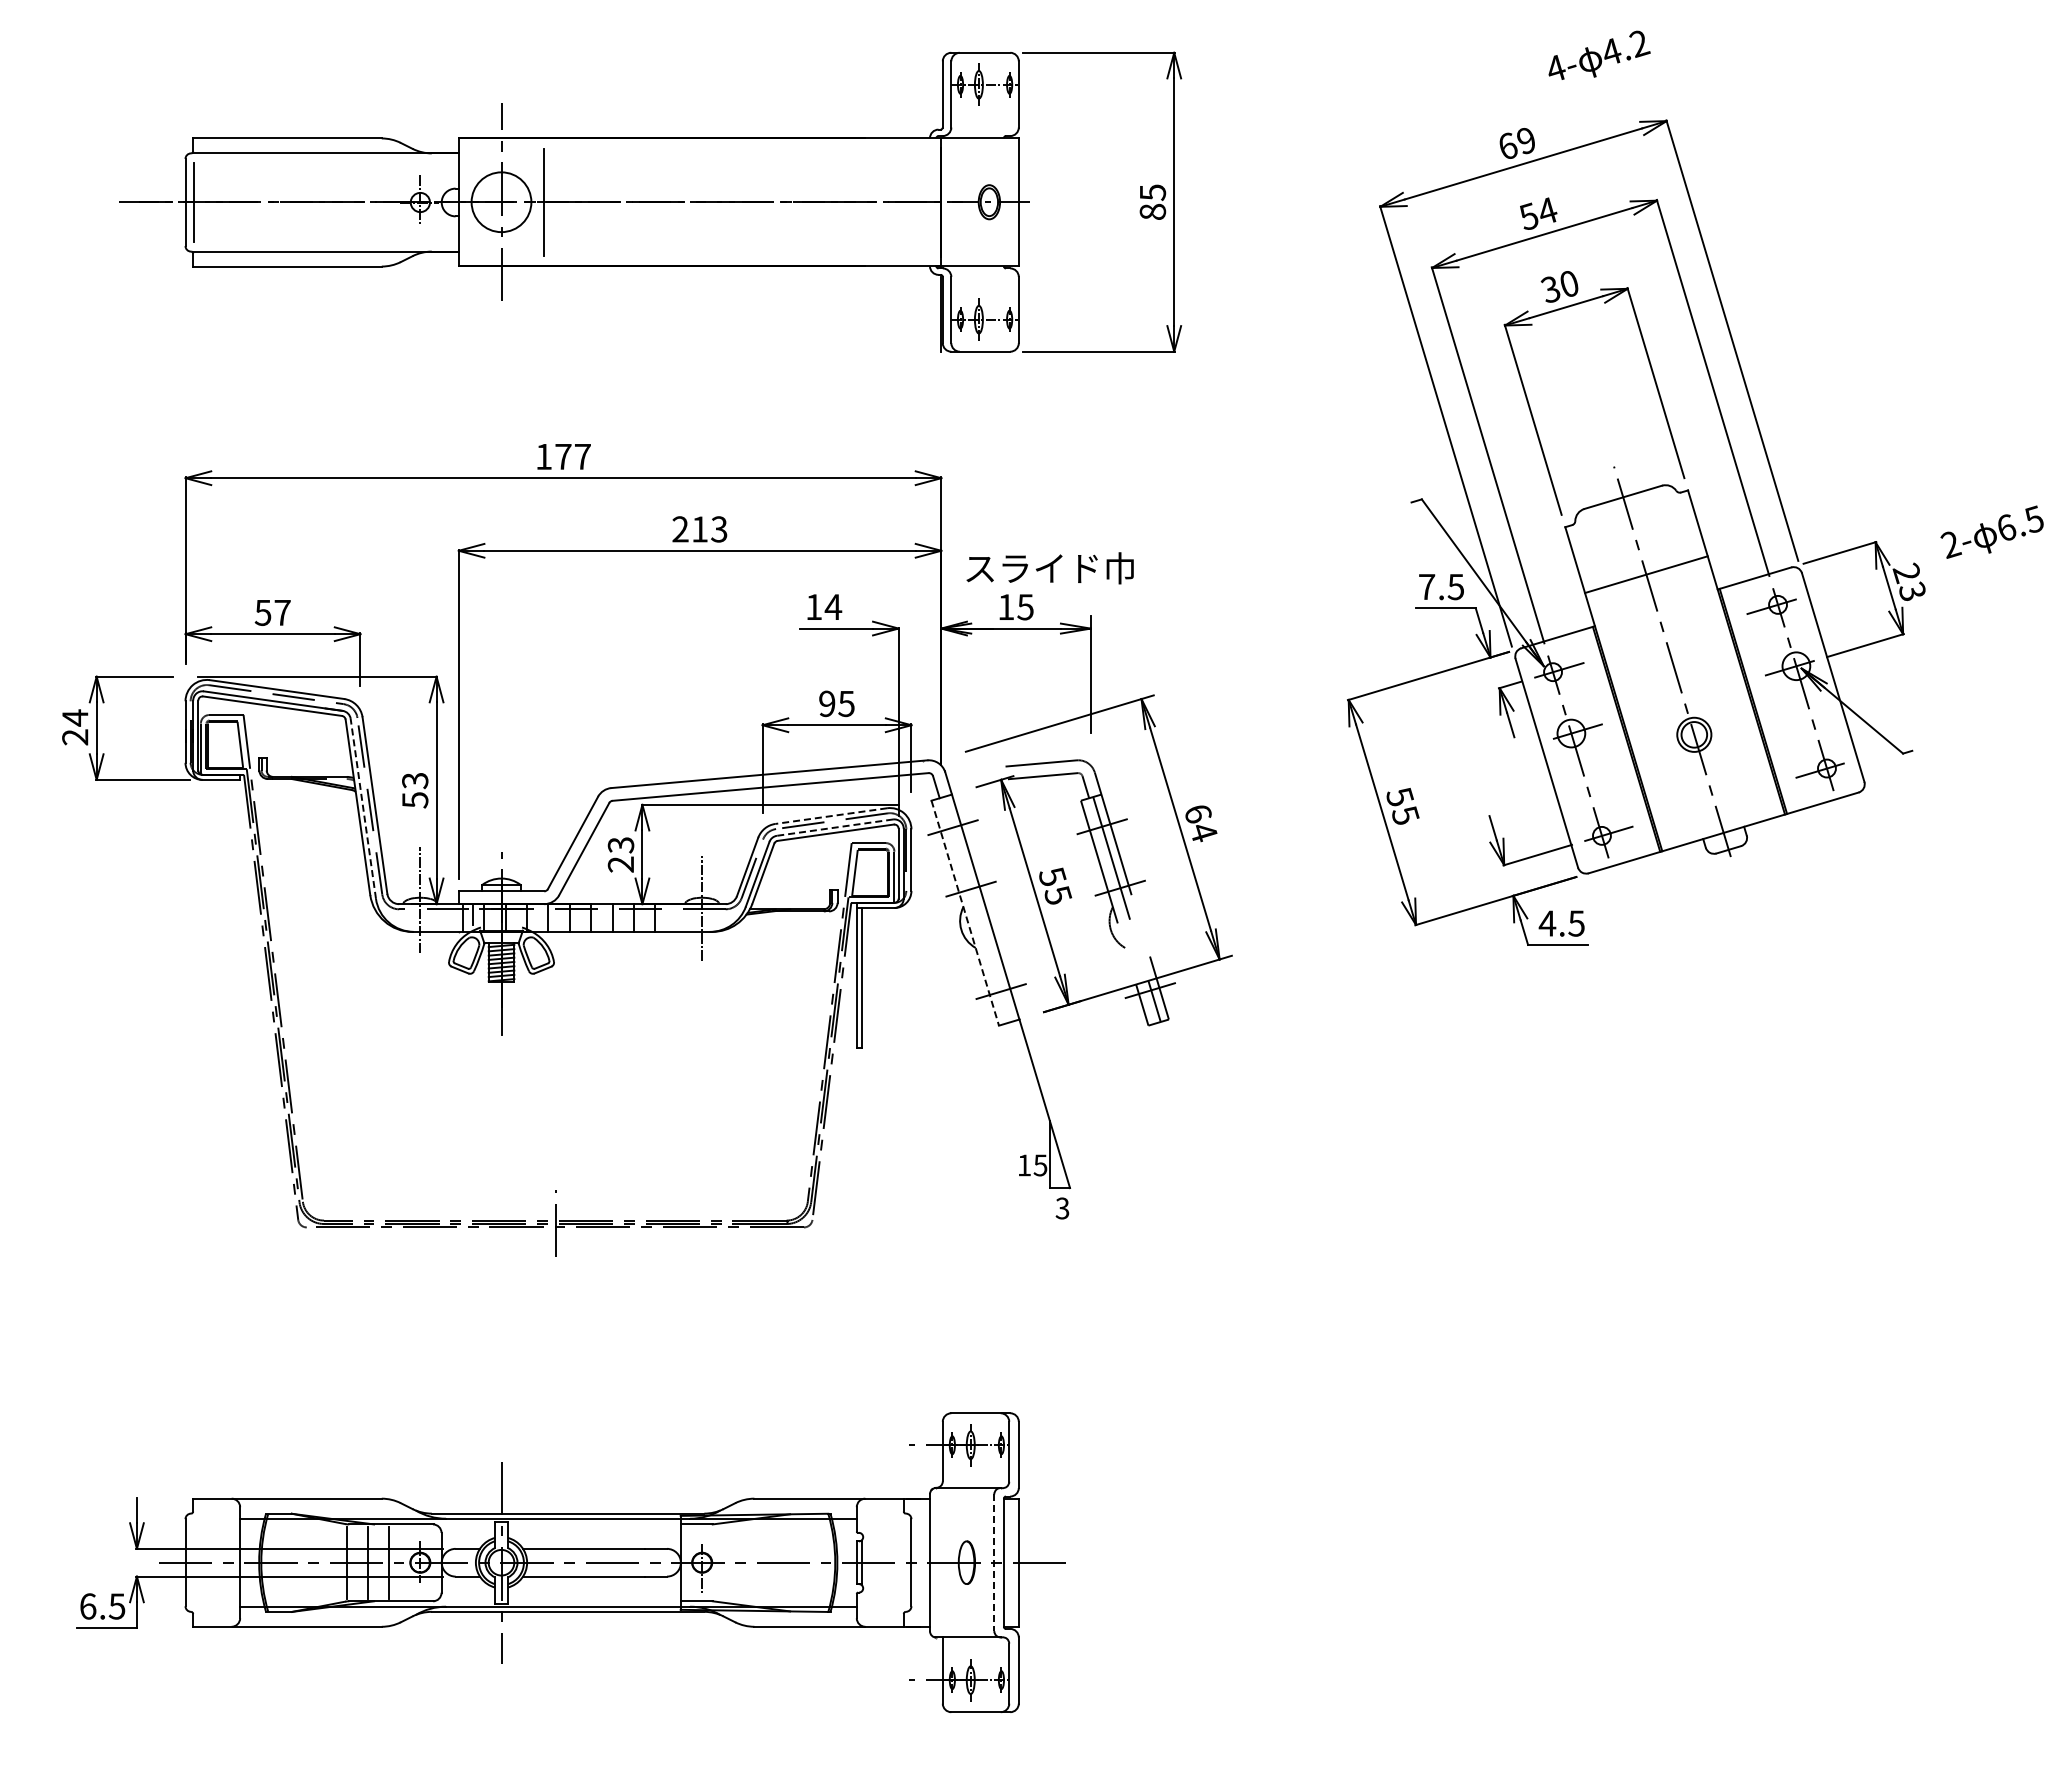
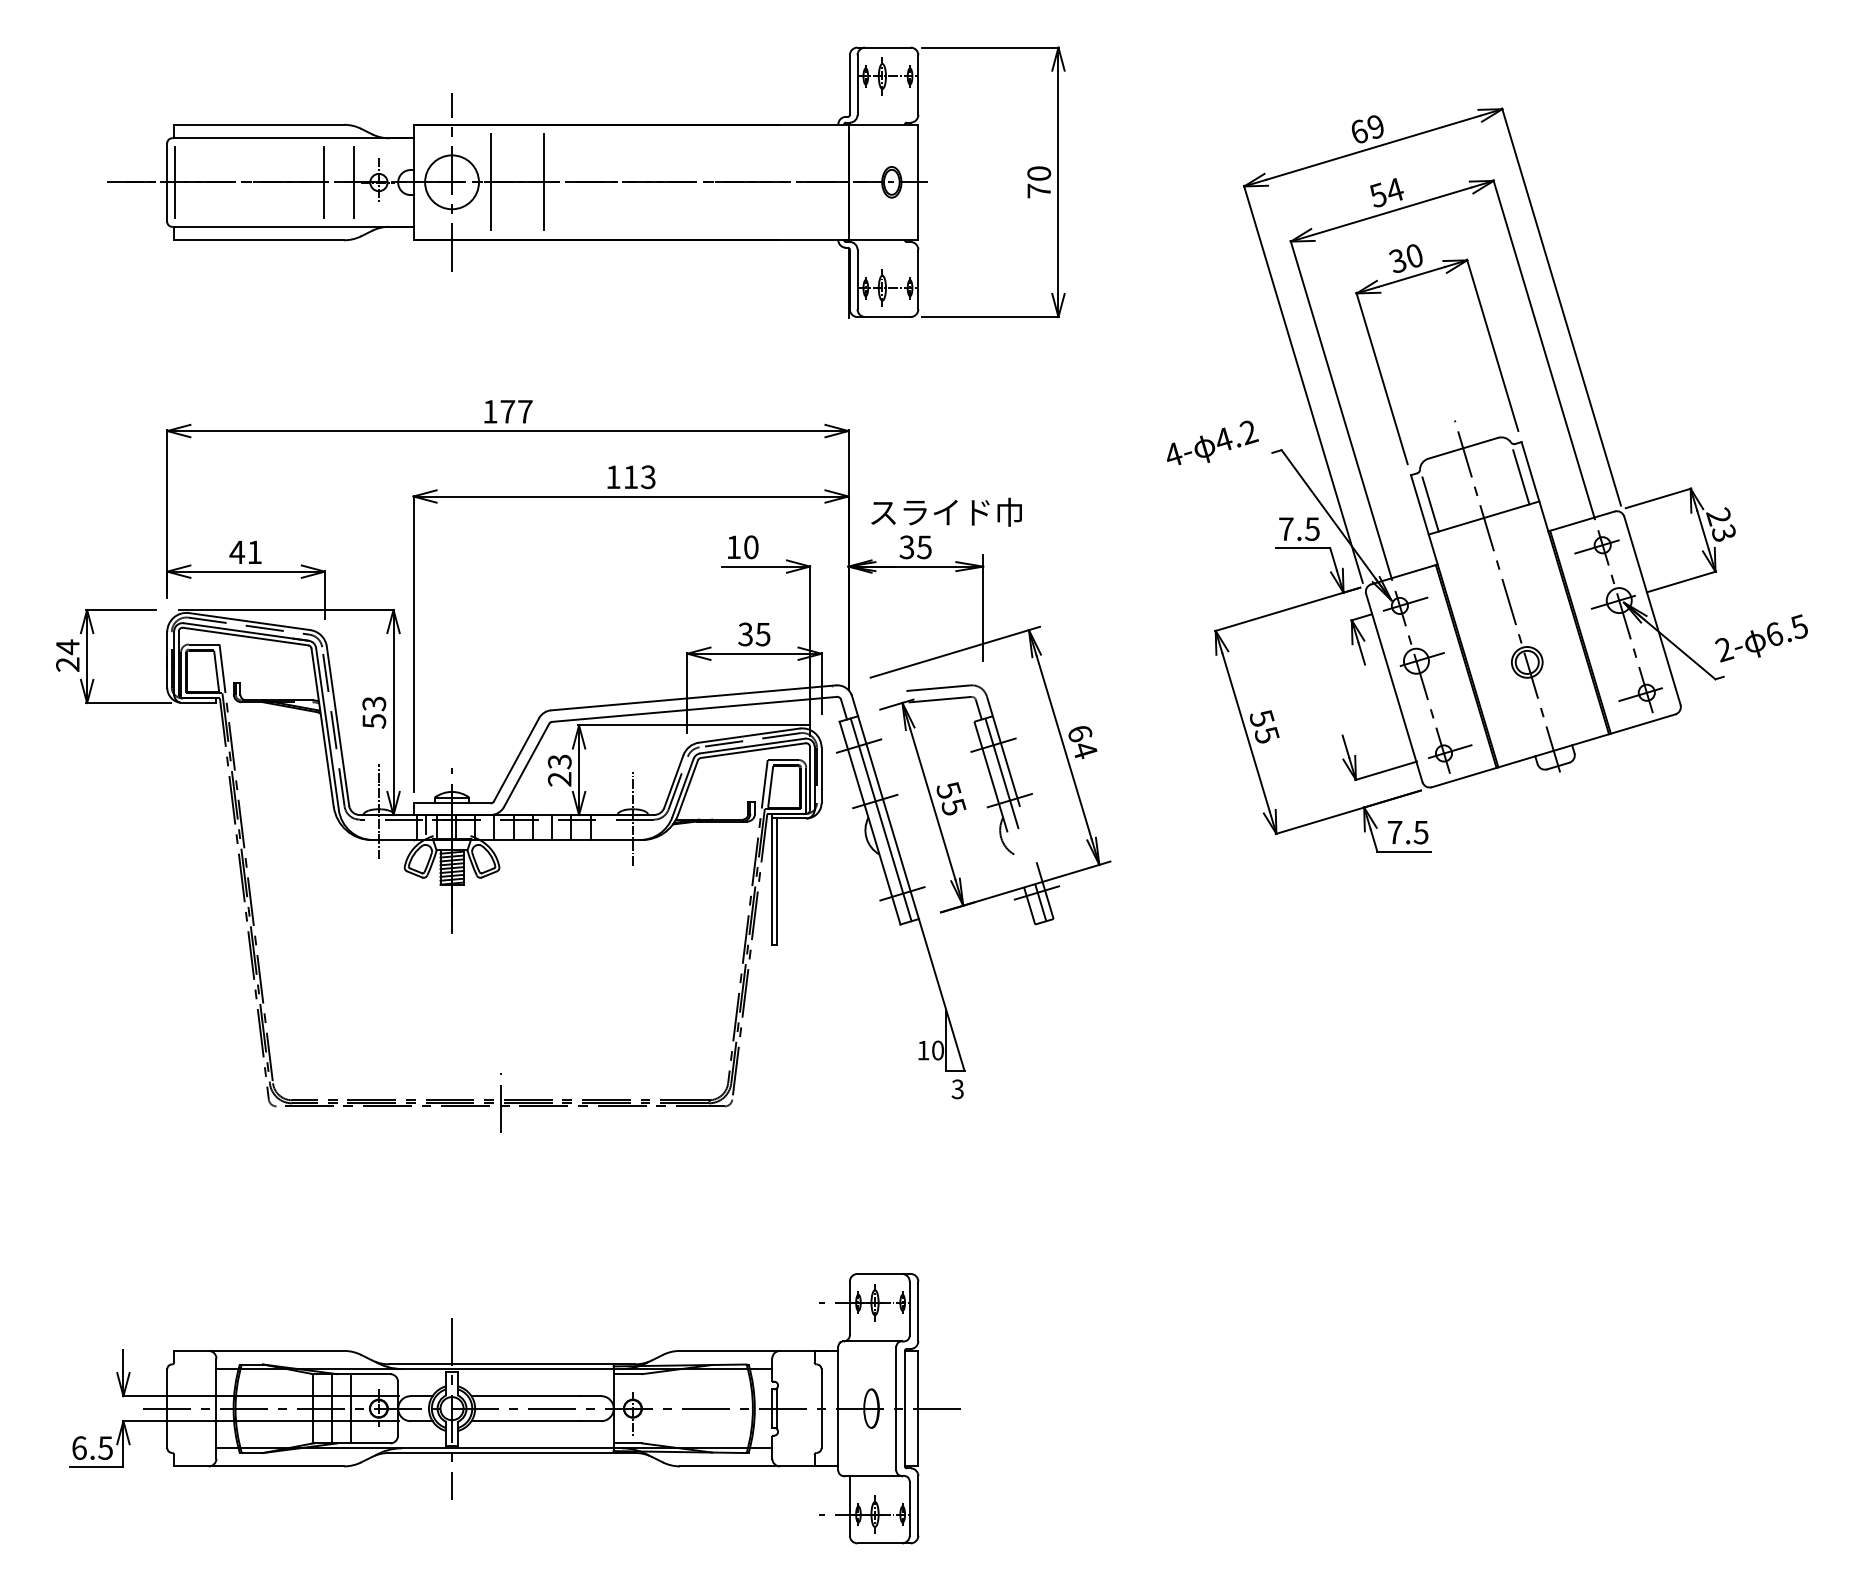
text: (1599, 54) -> (1212, 442), moved
line: (603, 201) -> (543, 181), added
text: (1152, 201) -> (1038, 181), 85 -> 70
line: (358, 202) -> (323, 182), added
line: (392, 202) -> (353, 182), added
text: (680, 529) -> (613, 477), 213 -> 113
line: (1687, 529) -> (1521, 477), added
text: (1991, 531) -> (1760, 637), moved
line: (1587, 559) -> (1430, 504), added
text: (833, 607) -> (751, 547), 14 -> 10
text: (1006, 607) -> (907, 547), 15 -> 35
text: (272, 612) -> (245, 552), 57 -> 41
text: (826, 703) -> (745, 634), 95 -> 35
line: (363, 808) -> (327, 728), dashed -> solid
line: (830, 816) -> (748, 736), dashed -> solid
line: (835, 827) -> (753, 745), dashed -> solid
line: (977, 909) -> (881, 819), added
line: (965, 913) -> (870, 823), dashed -> solid
text: (1547, 923) -> (1394, 832), 4.5 -> 7.5
text: (1040, 1165) -> (937, 1050), 15 -> 10
line: (994, 1563) -> (896, 1409), dashed -> solid

